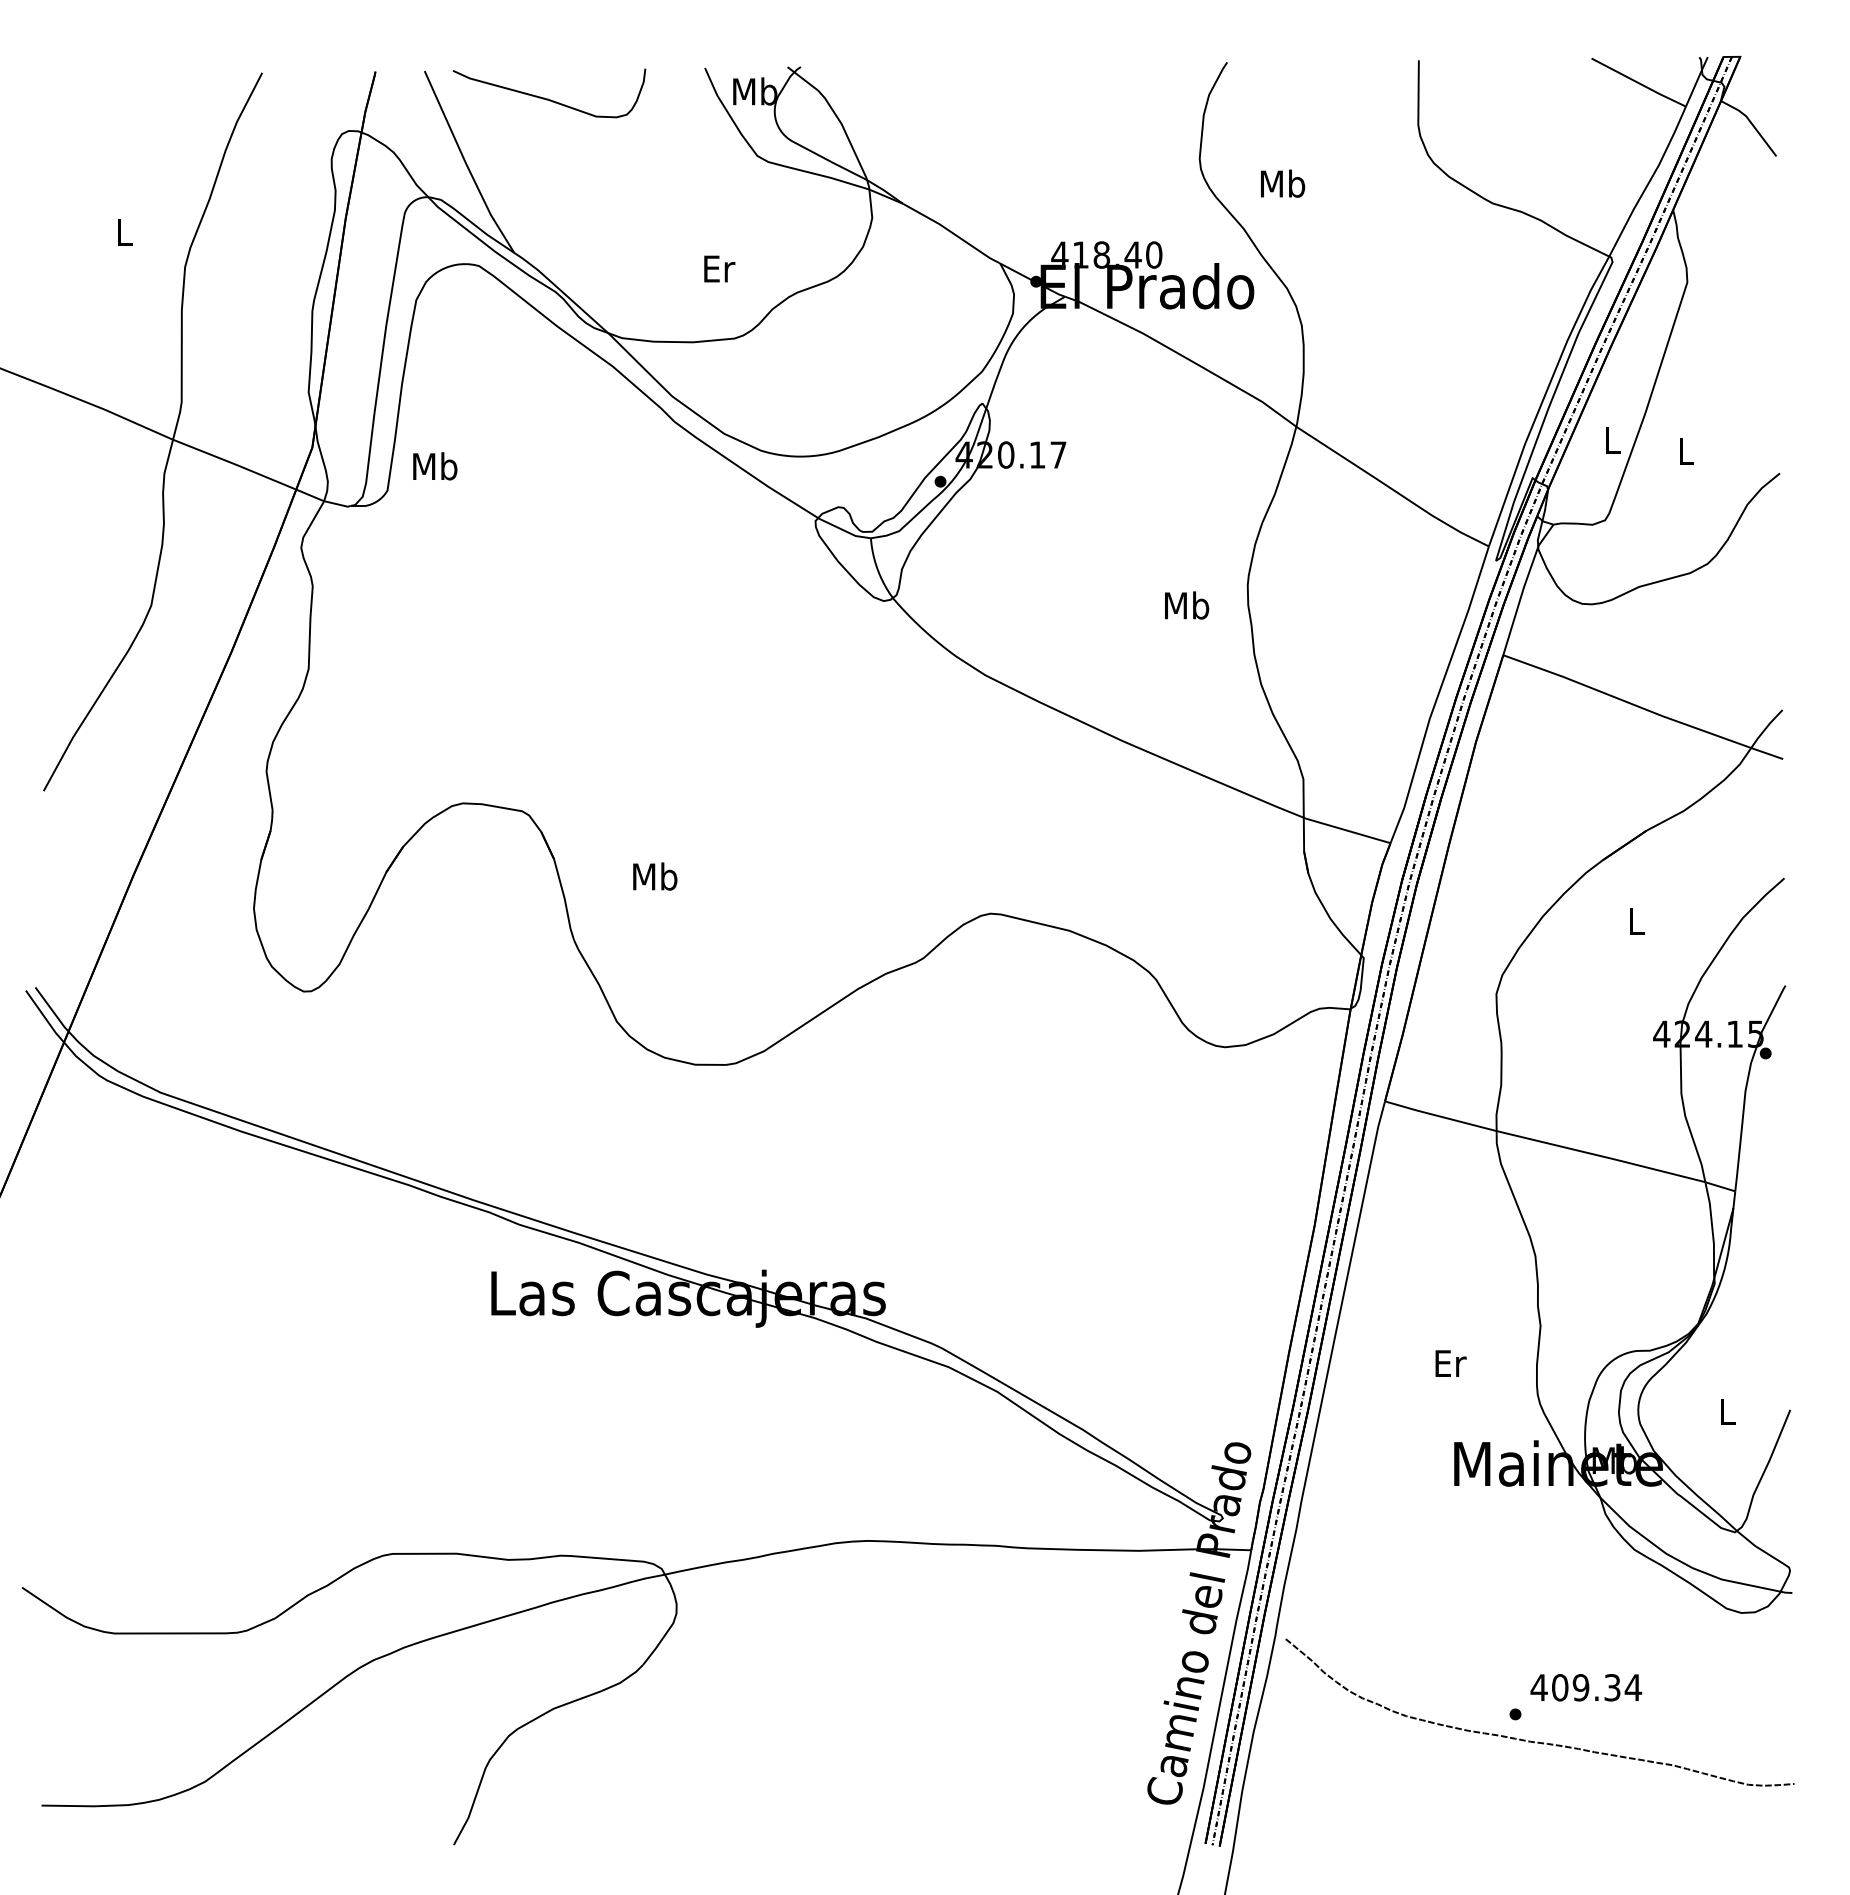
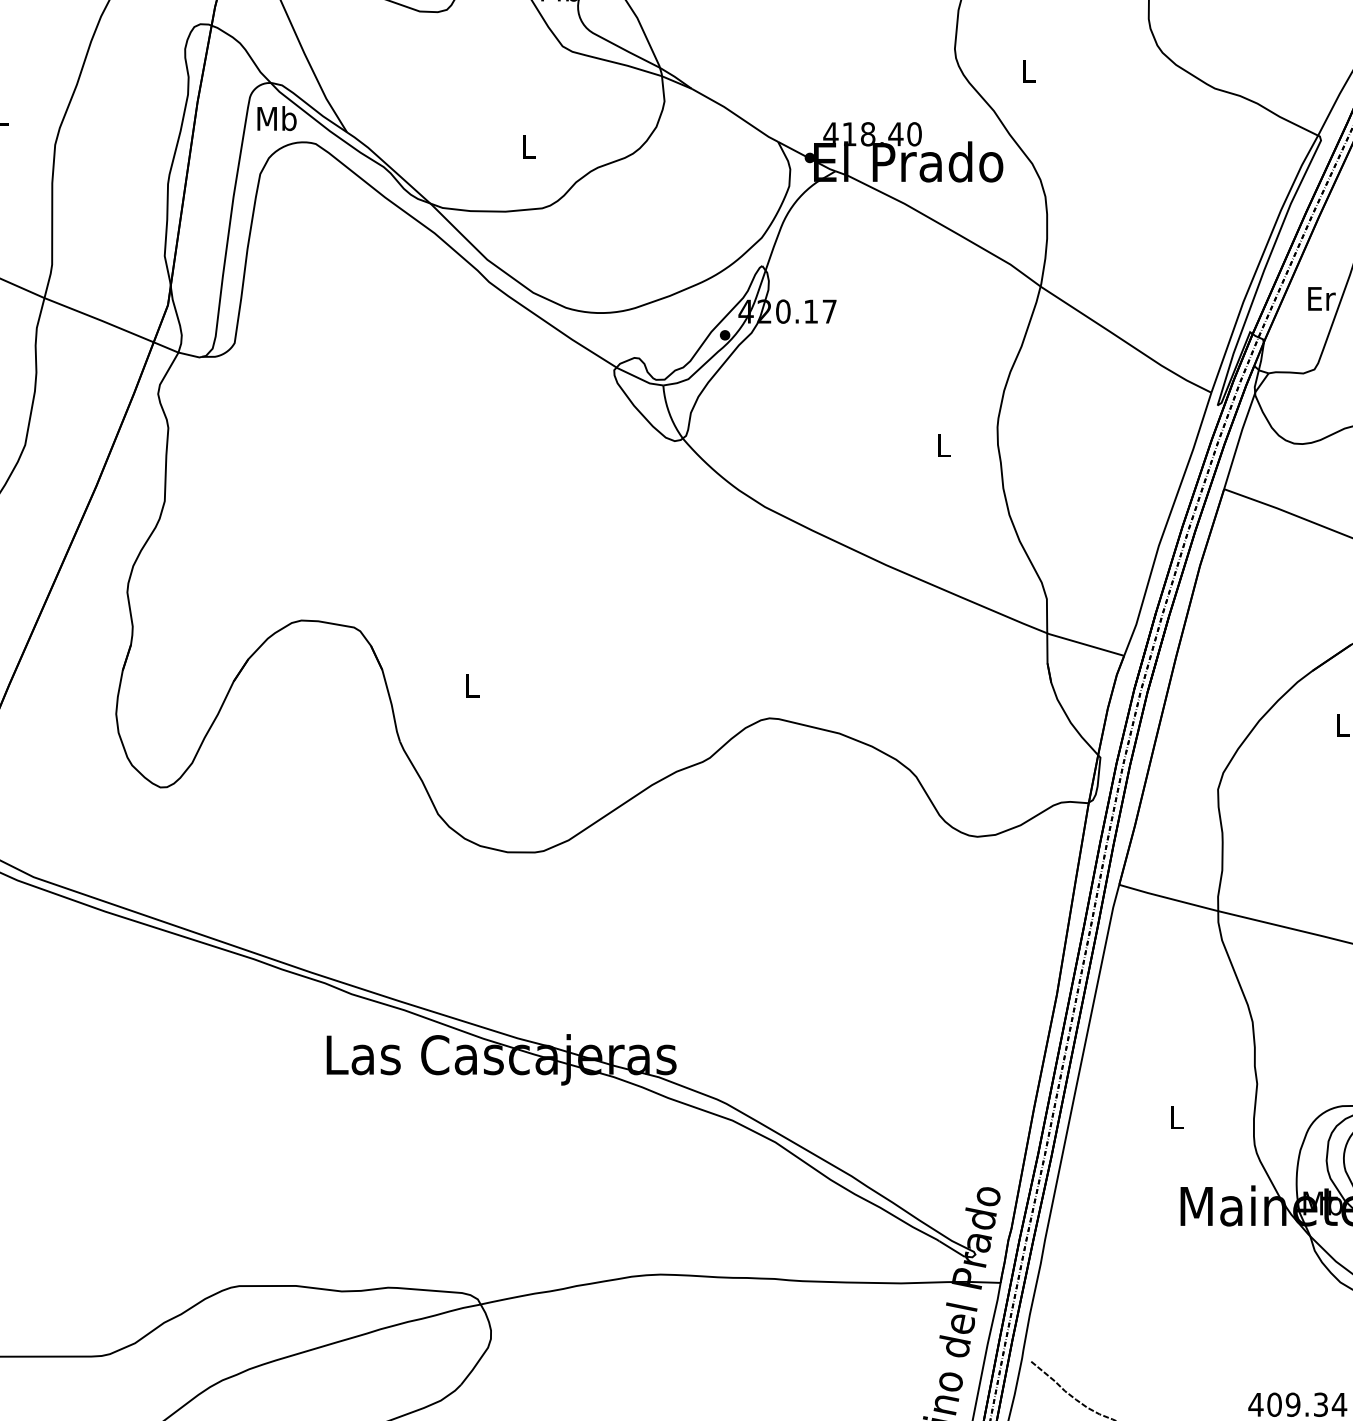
text: (1283, 183) -> (1029, 70), Mb -> L
text: (719, 268) -> (529, 146), Er -> L
text: (1613, 440) -> (1321, 298), L -> Er
text: (435, 466) -> (277, 118), moved
text: (1187, 605) -> (944, 445), Mb -> L
text: (655, 876) -> (472, 685), Mb -> L
text: (1450, 1363) -> (1177, 1117), Er -> L

